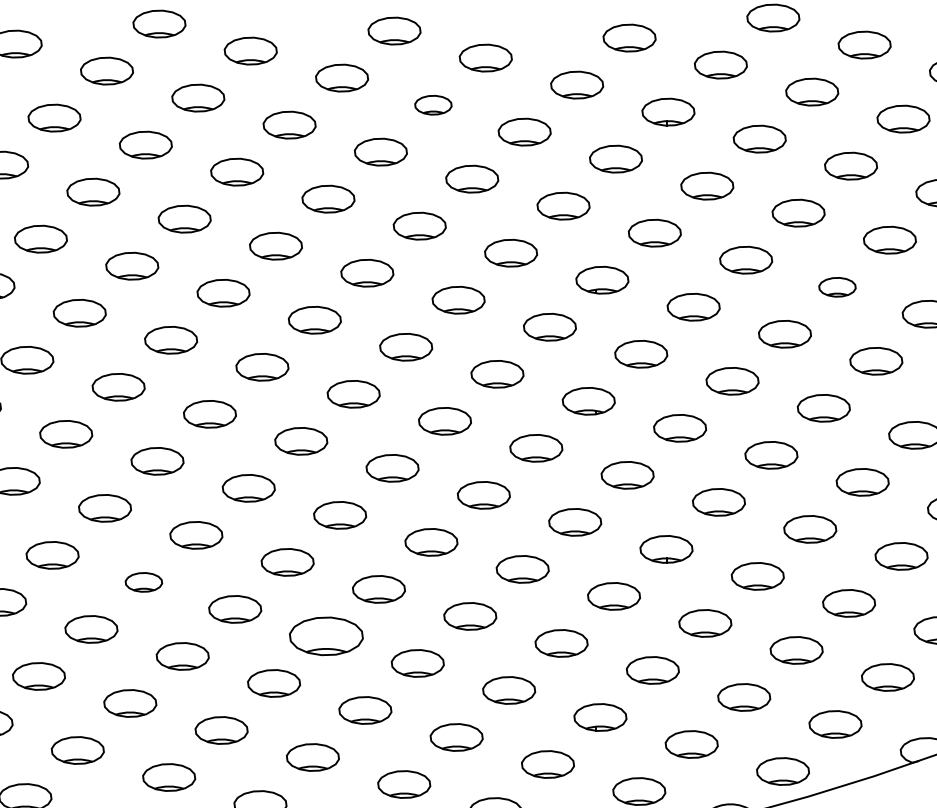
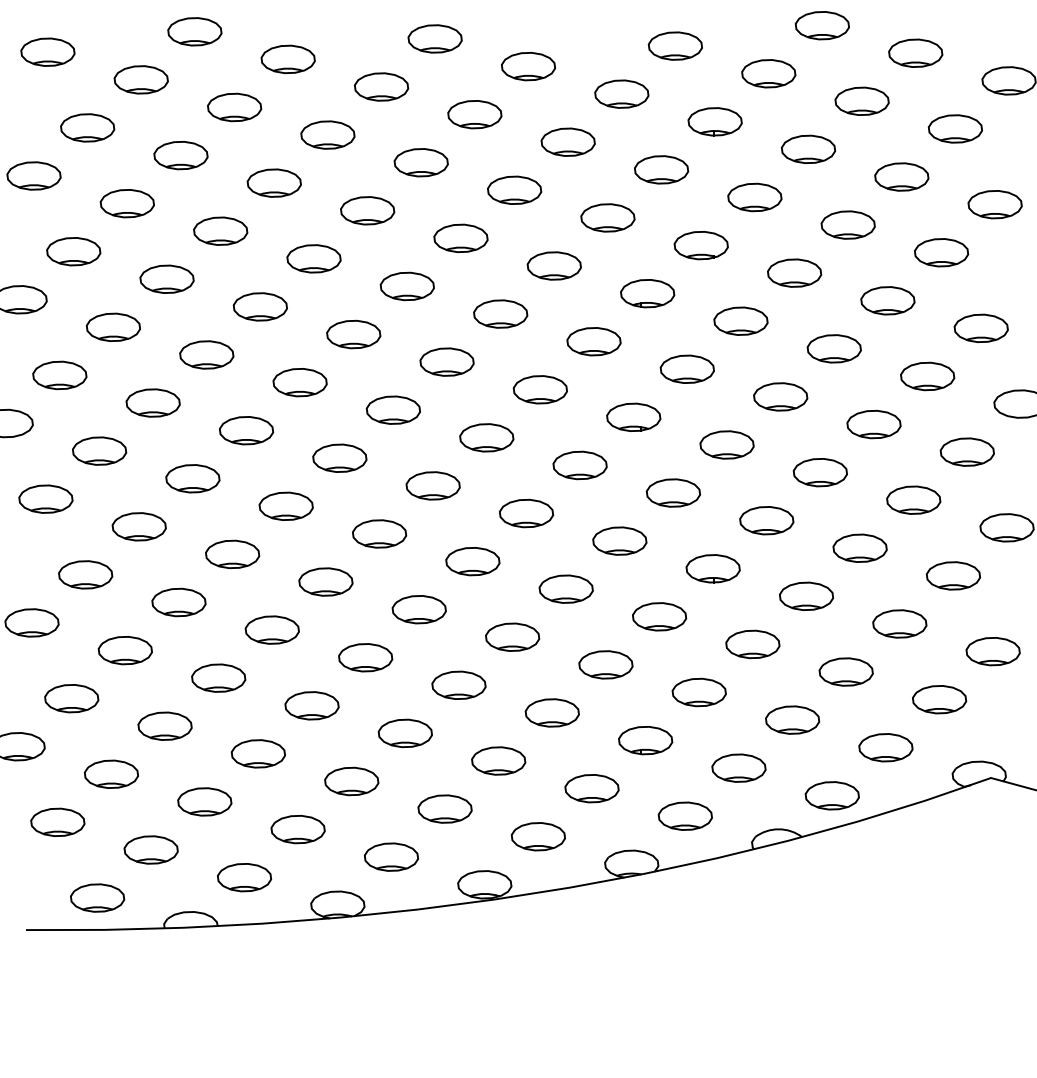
part: (433, 105) -> (474, 114), size x1.43
part: (837, 286) -> (887, 300), size x1.43
part: (143, 582) -> (178, 602), size x1.43
part: (326, 636) -> (365, 657), size x0.71

